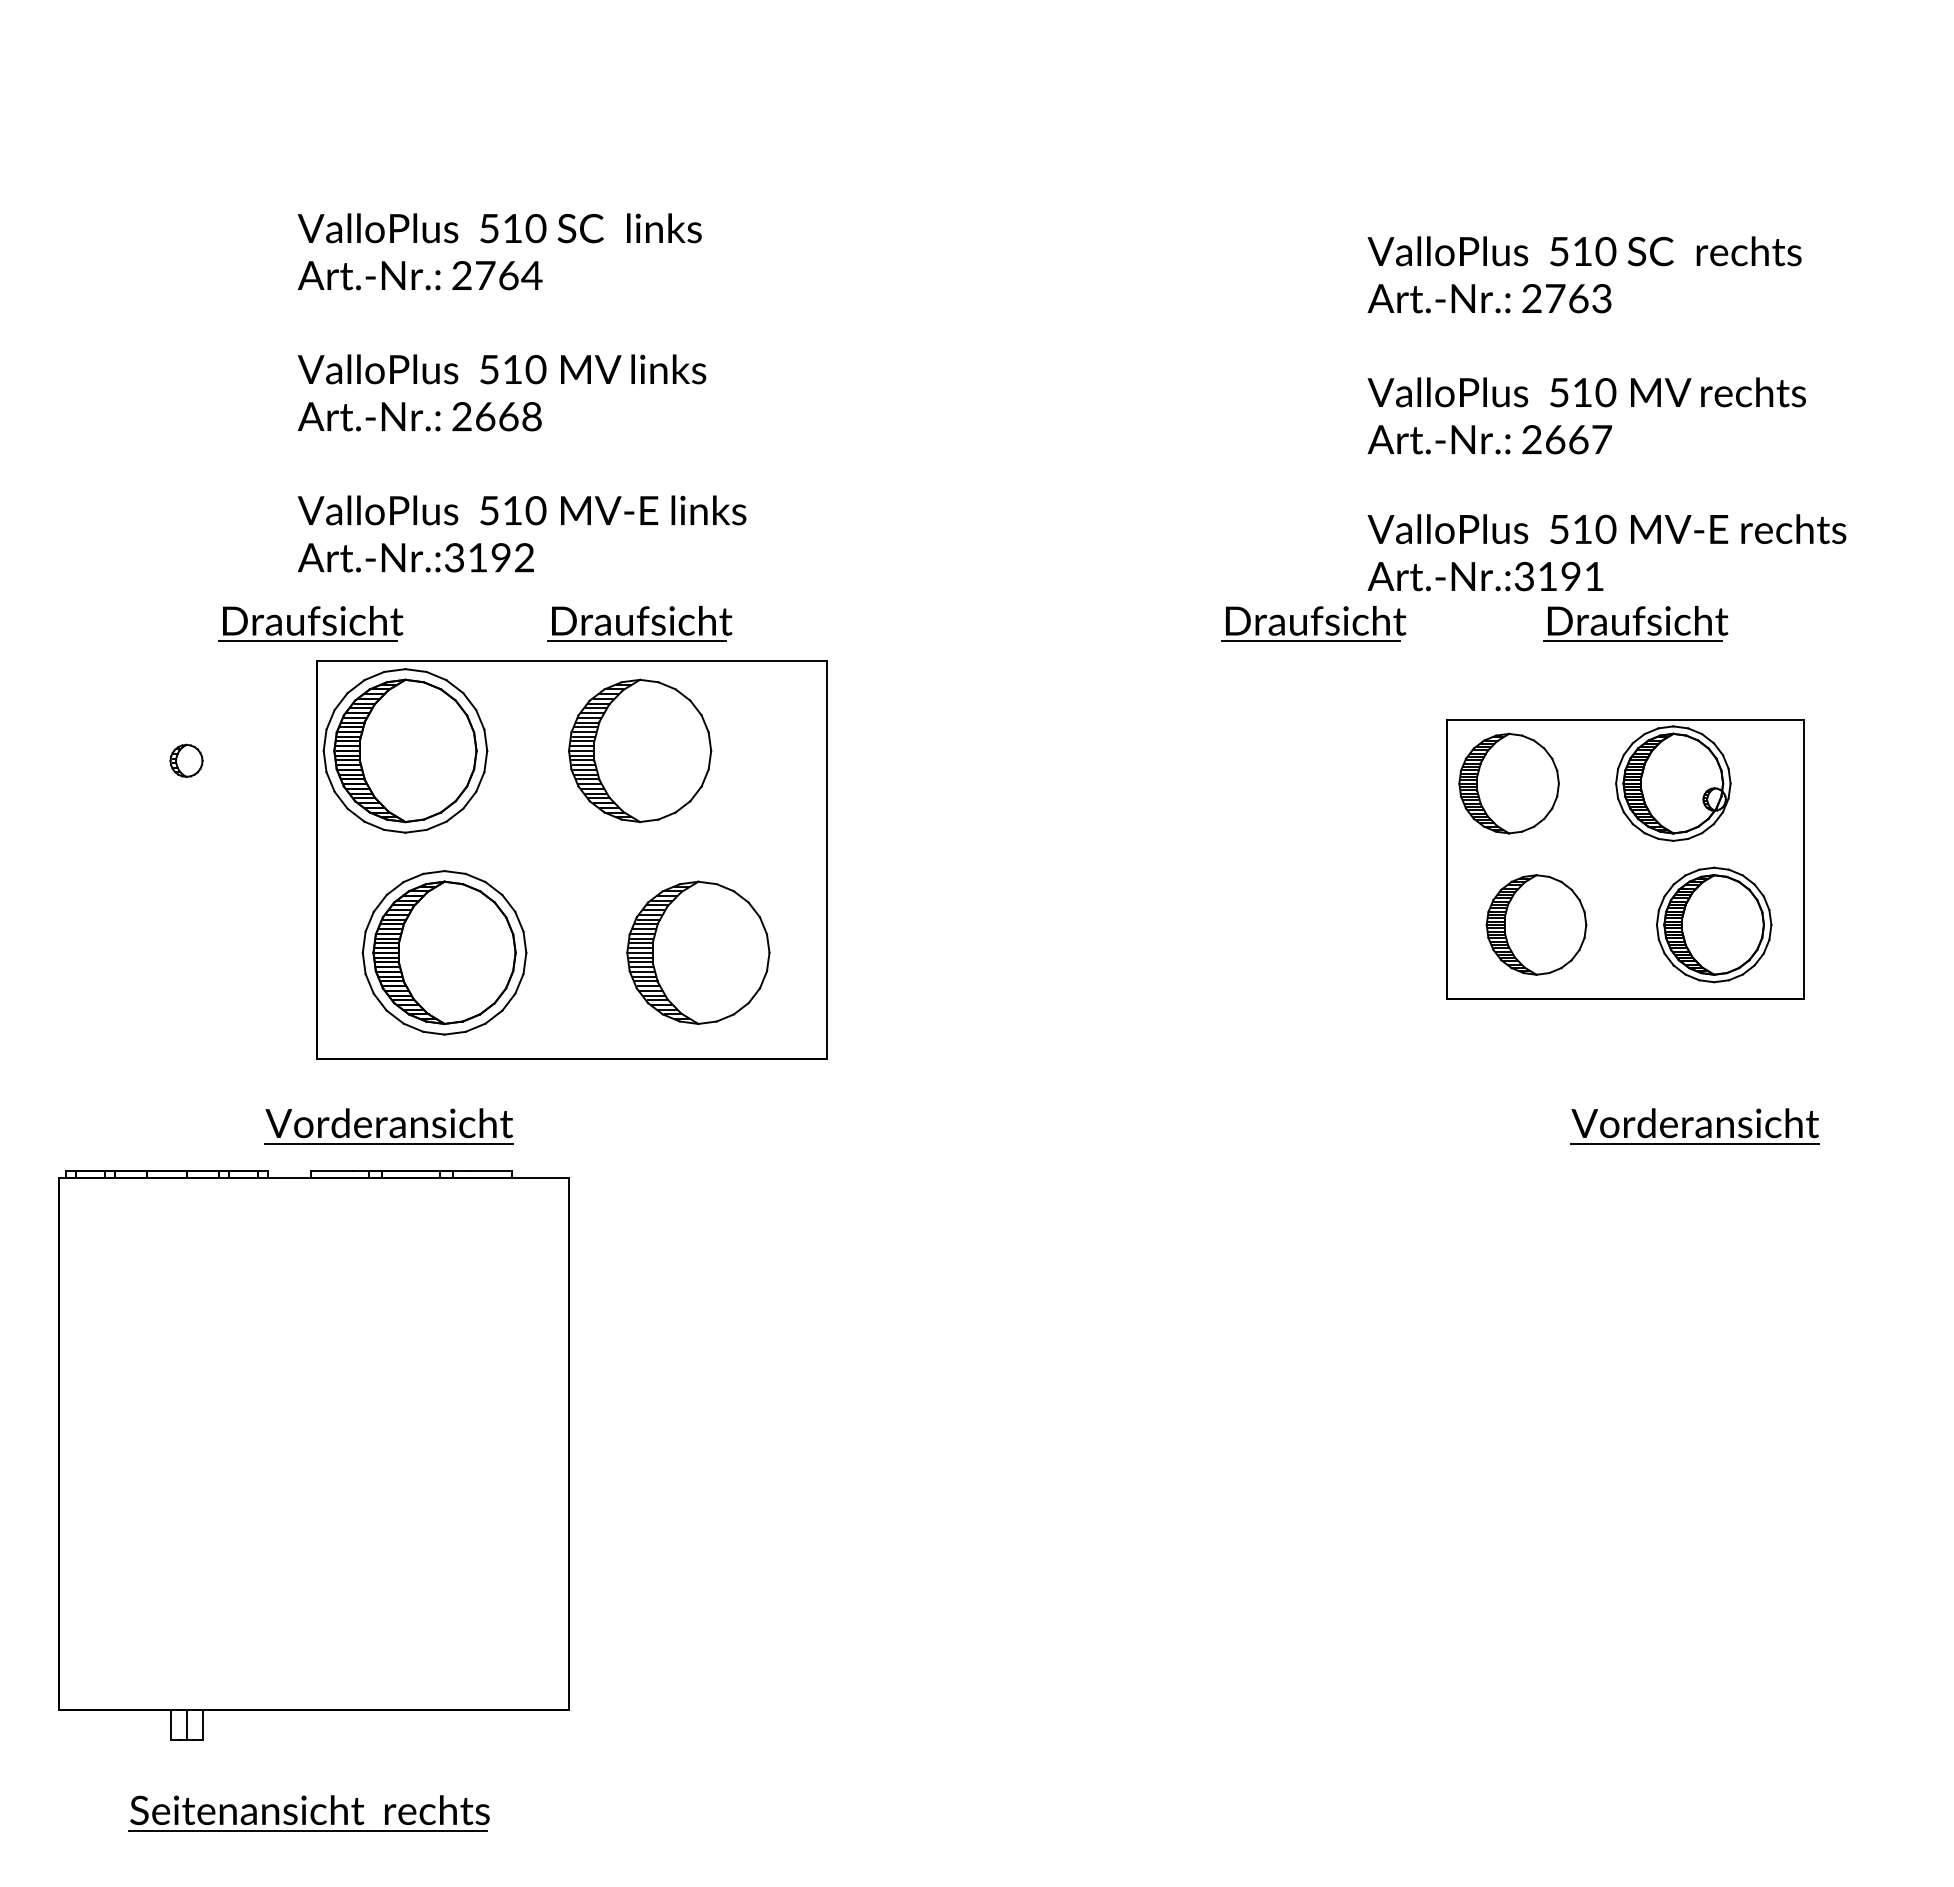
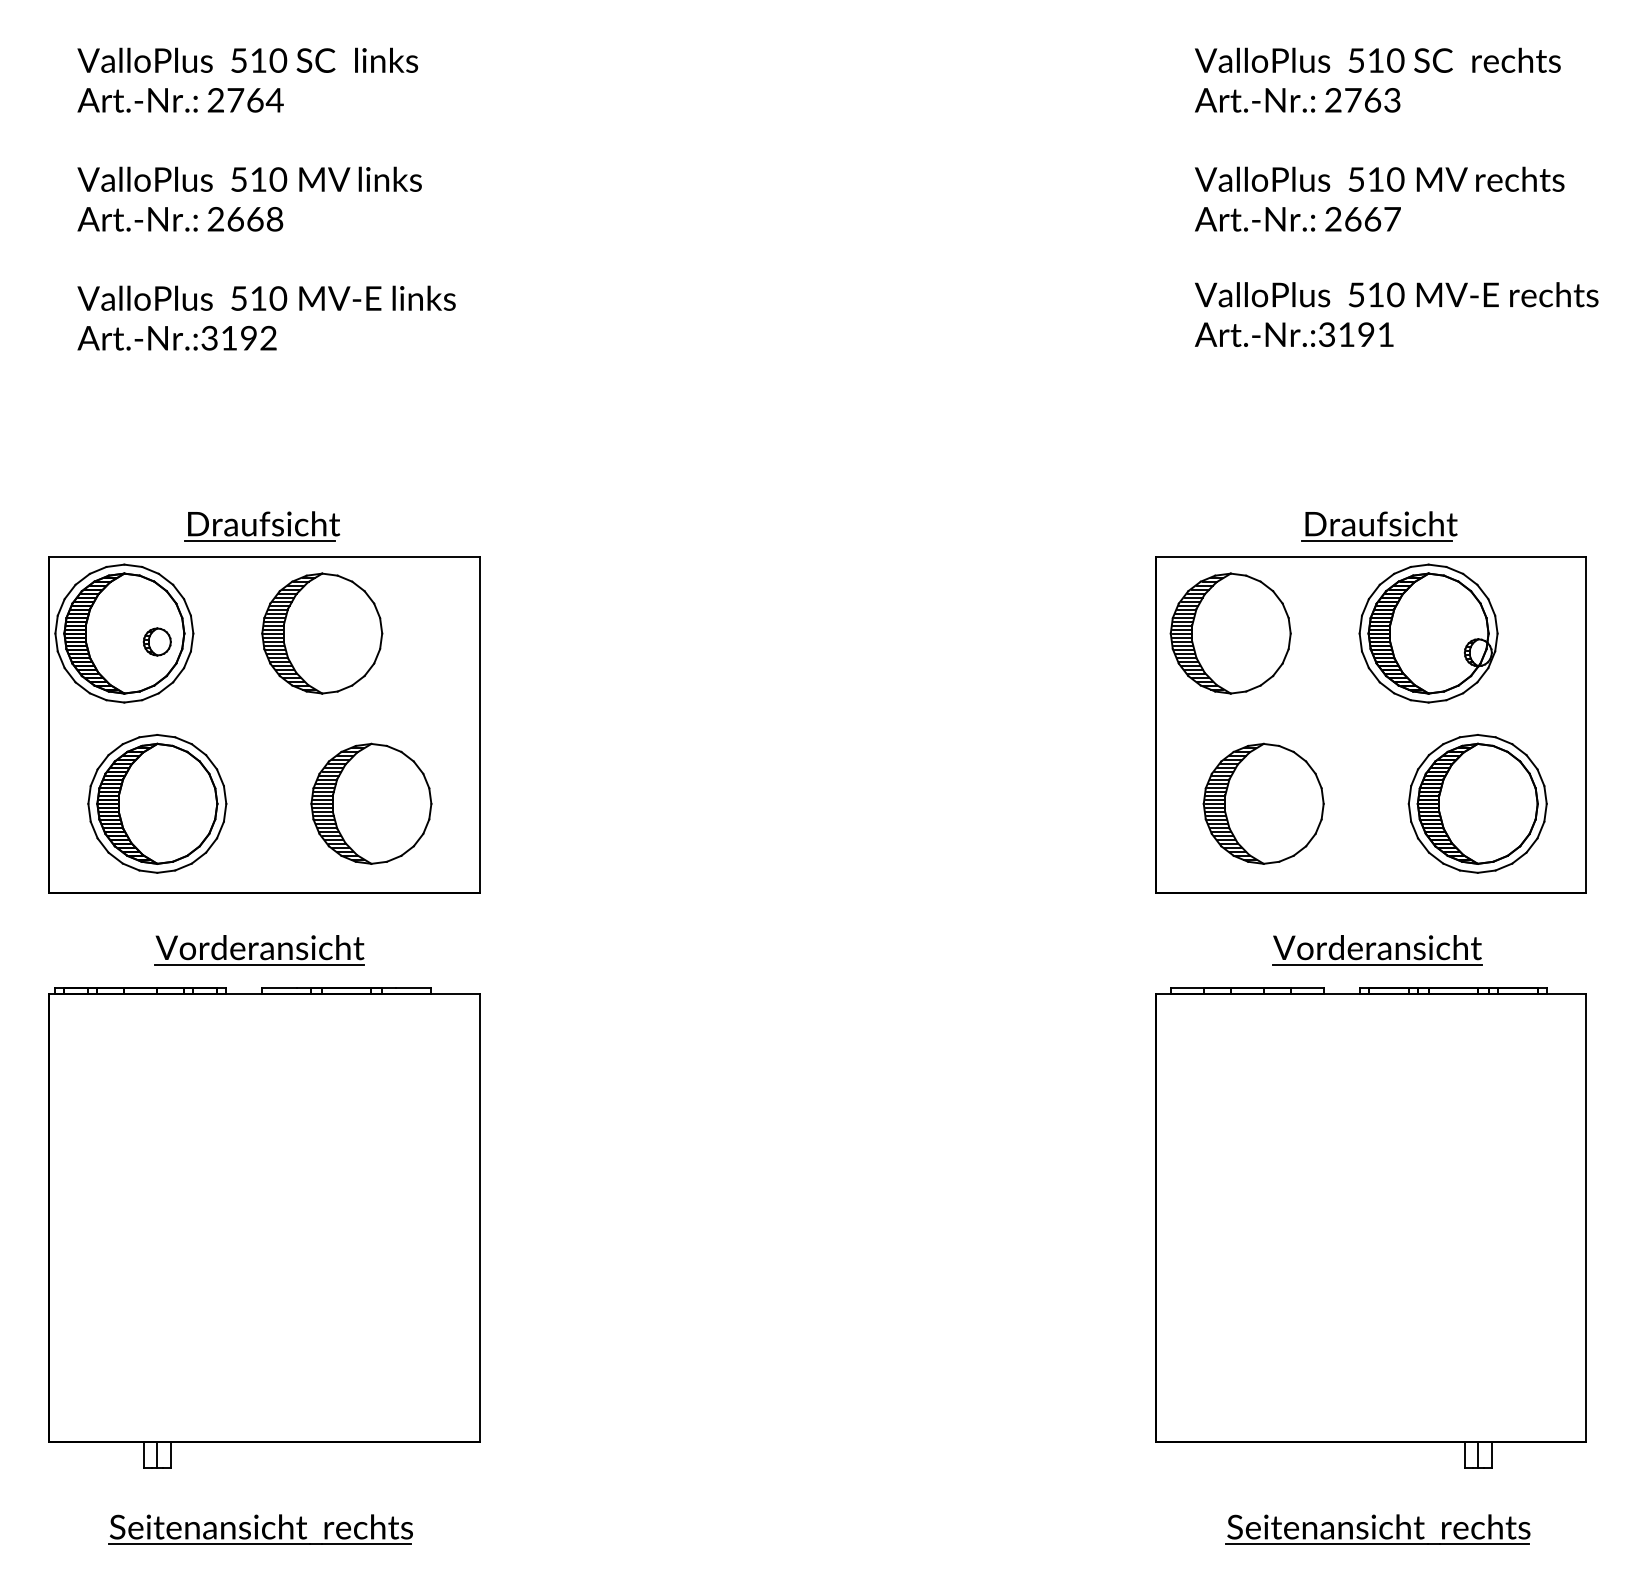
text: (521, 392) -> (266, 198), moved
text: (1606, 413) -> (1396, 197), moved
part: (639, 623) -> (539, 526), removed
part: (1313, 623) -> (1107, 526), removed
part: (571, 859) -> (264, 725), moved
part: (1625, 859) -> (1370, 725), size x1.43
part: (388, 1126) -> (259, 950), moved
part: (1694, 1126) -> (1376, 950), moved
part: (1625, 1455) -> (1370, 1227), added
part: (1633, 1813) -> (1377, 1529), added

